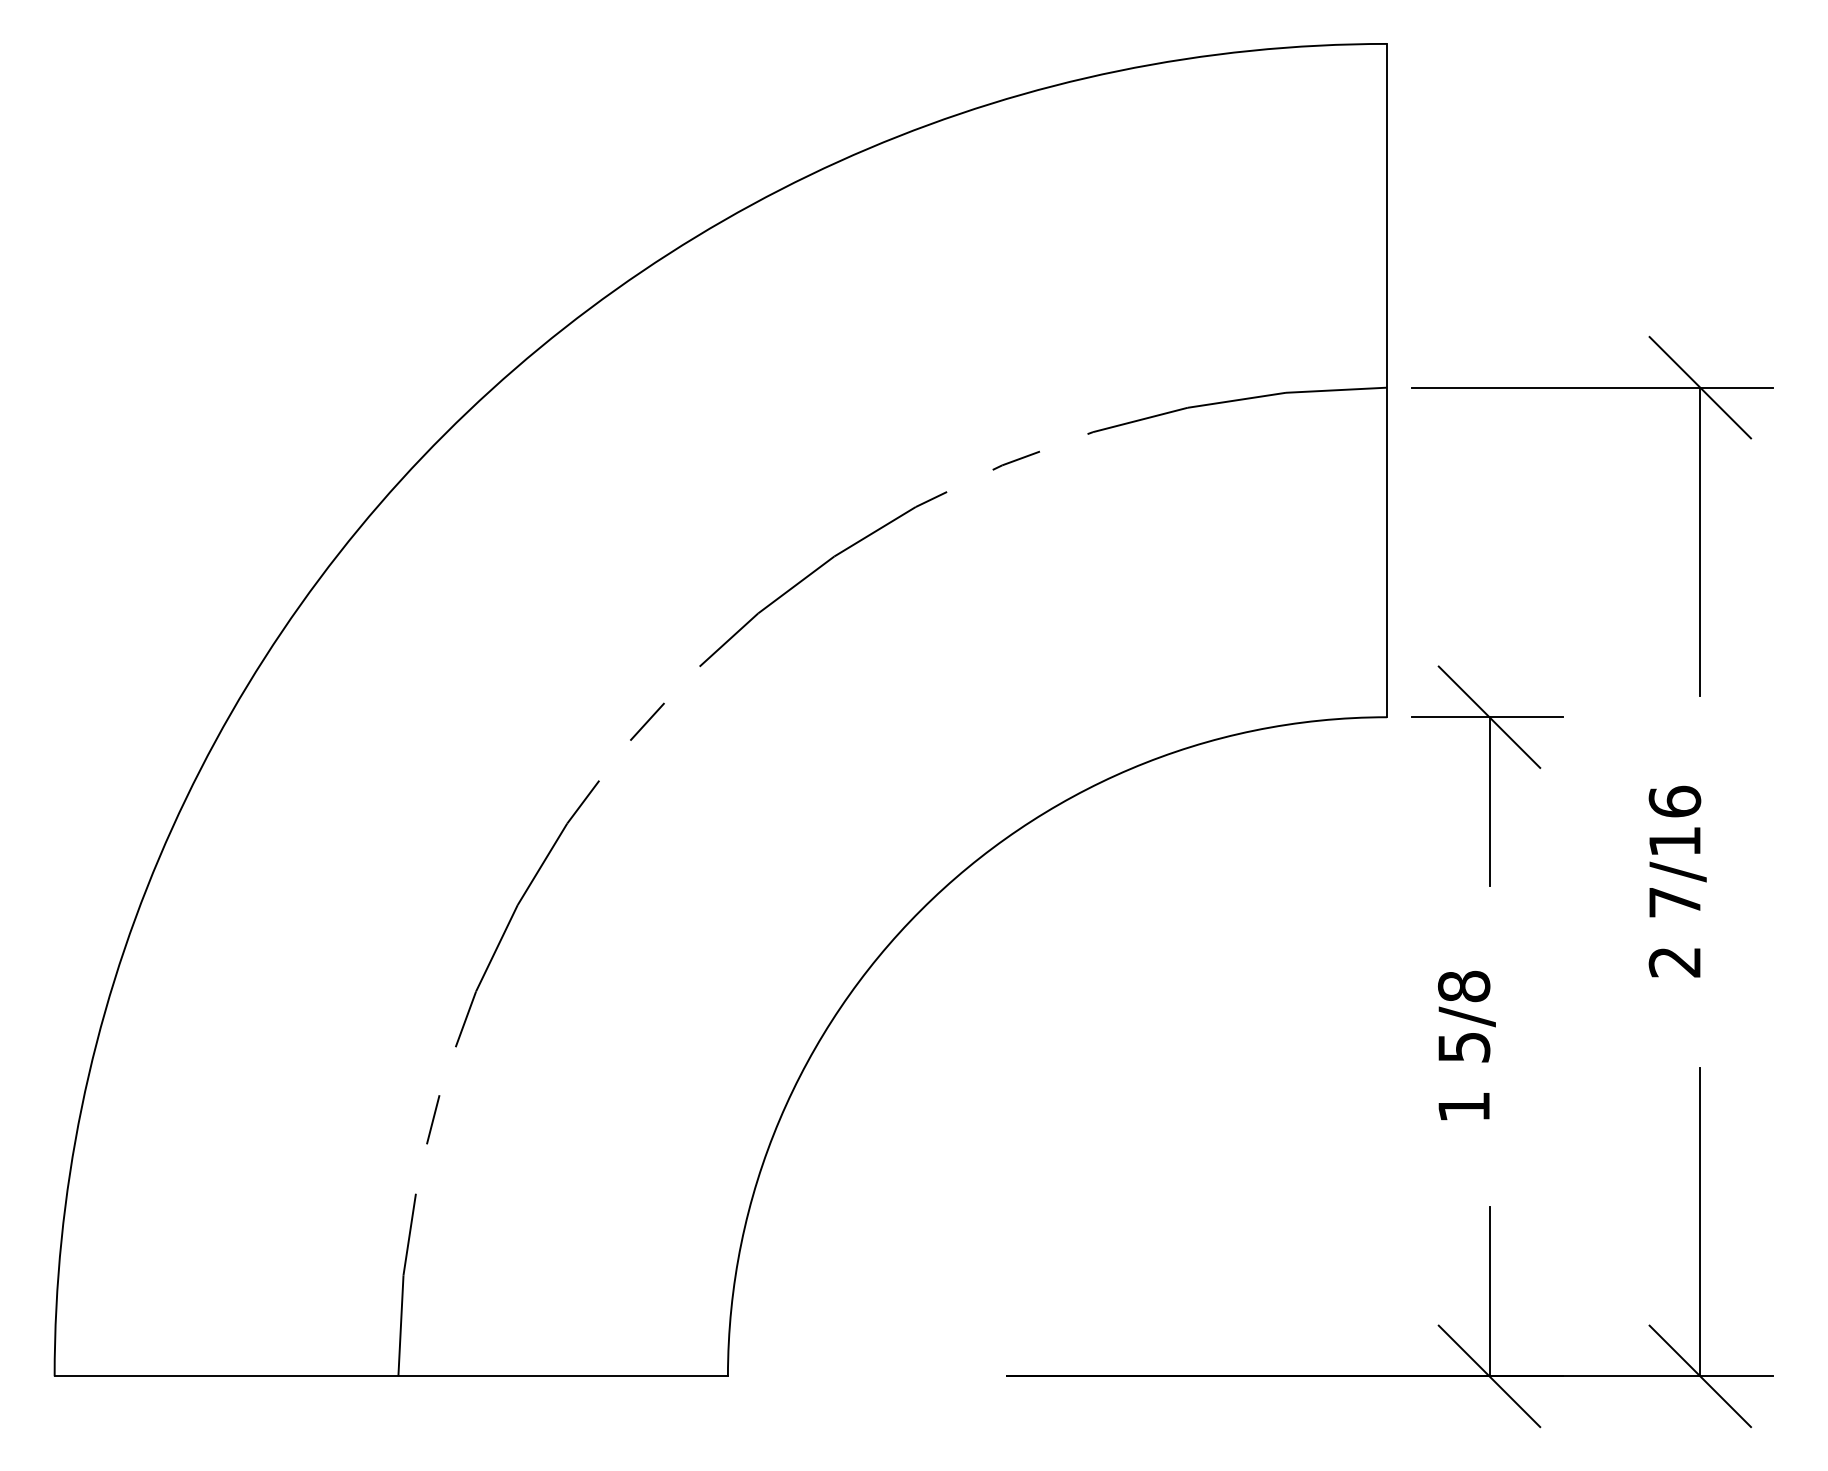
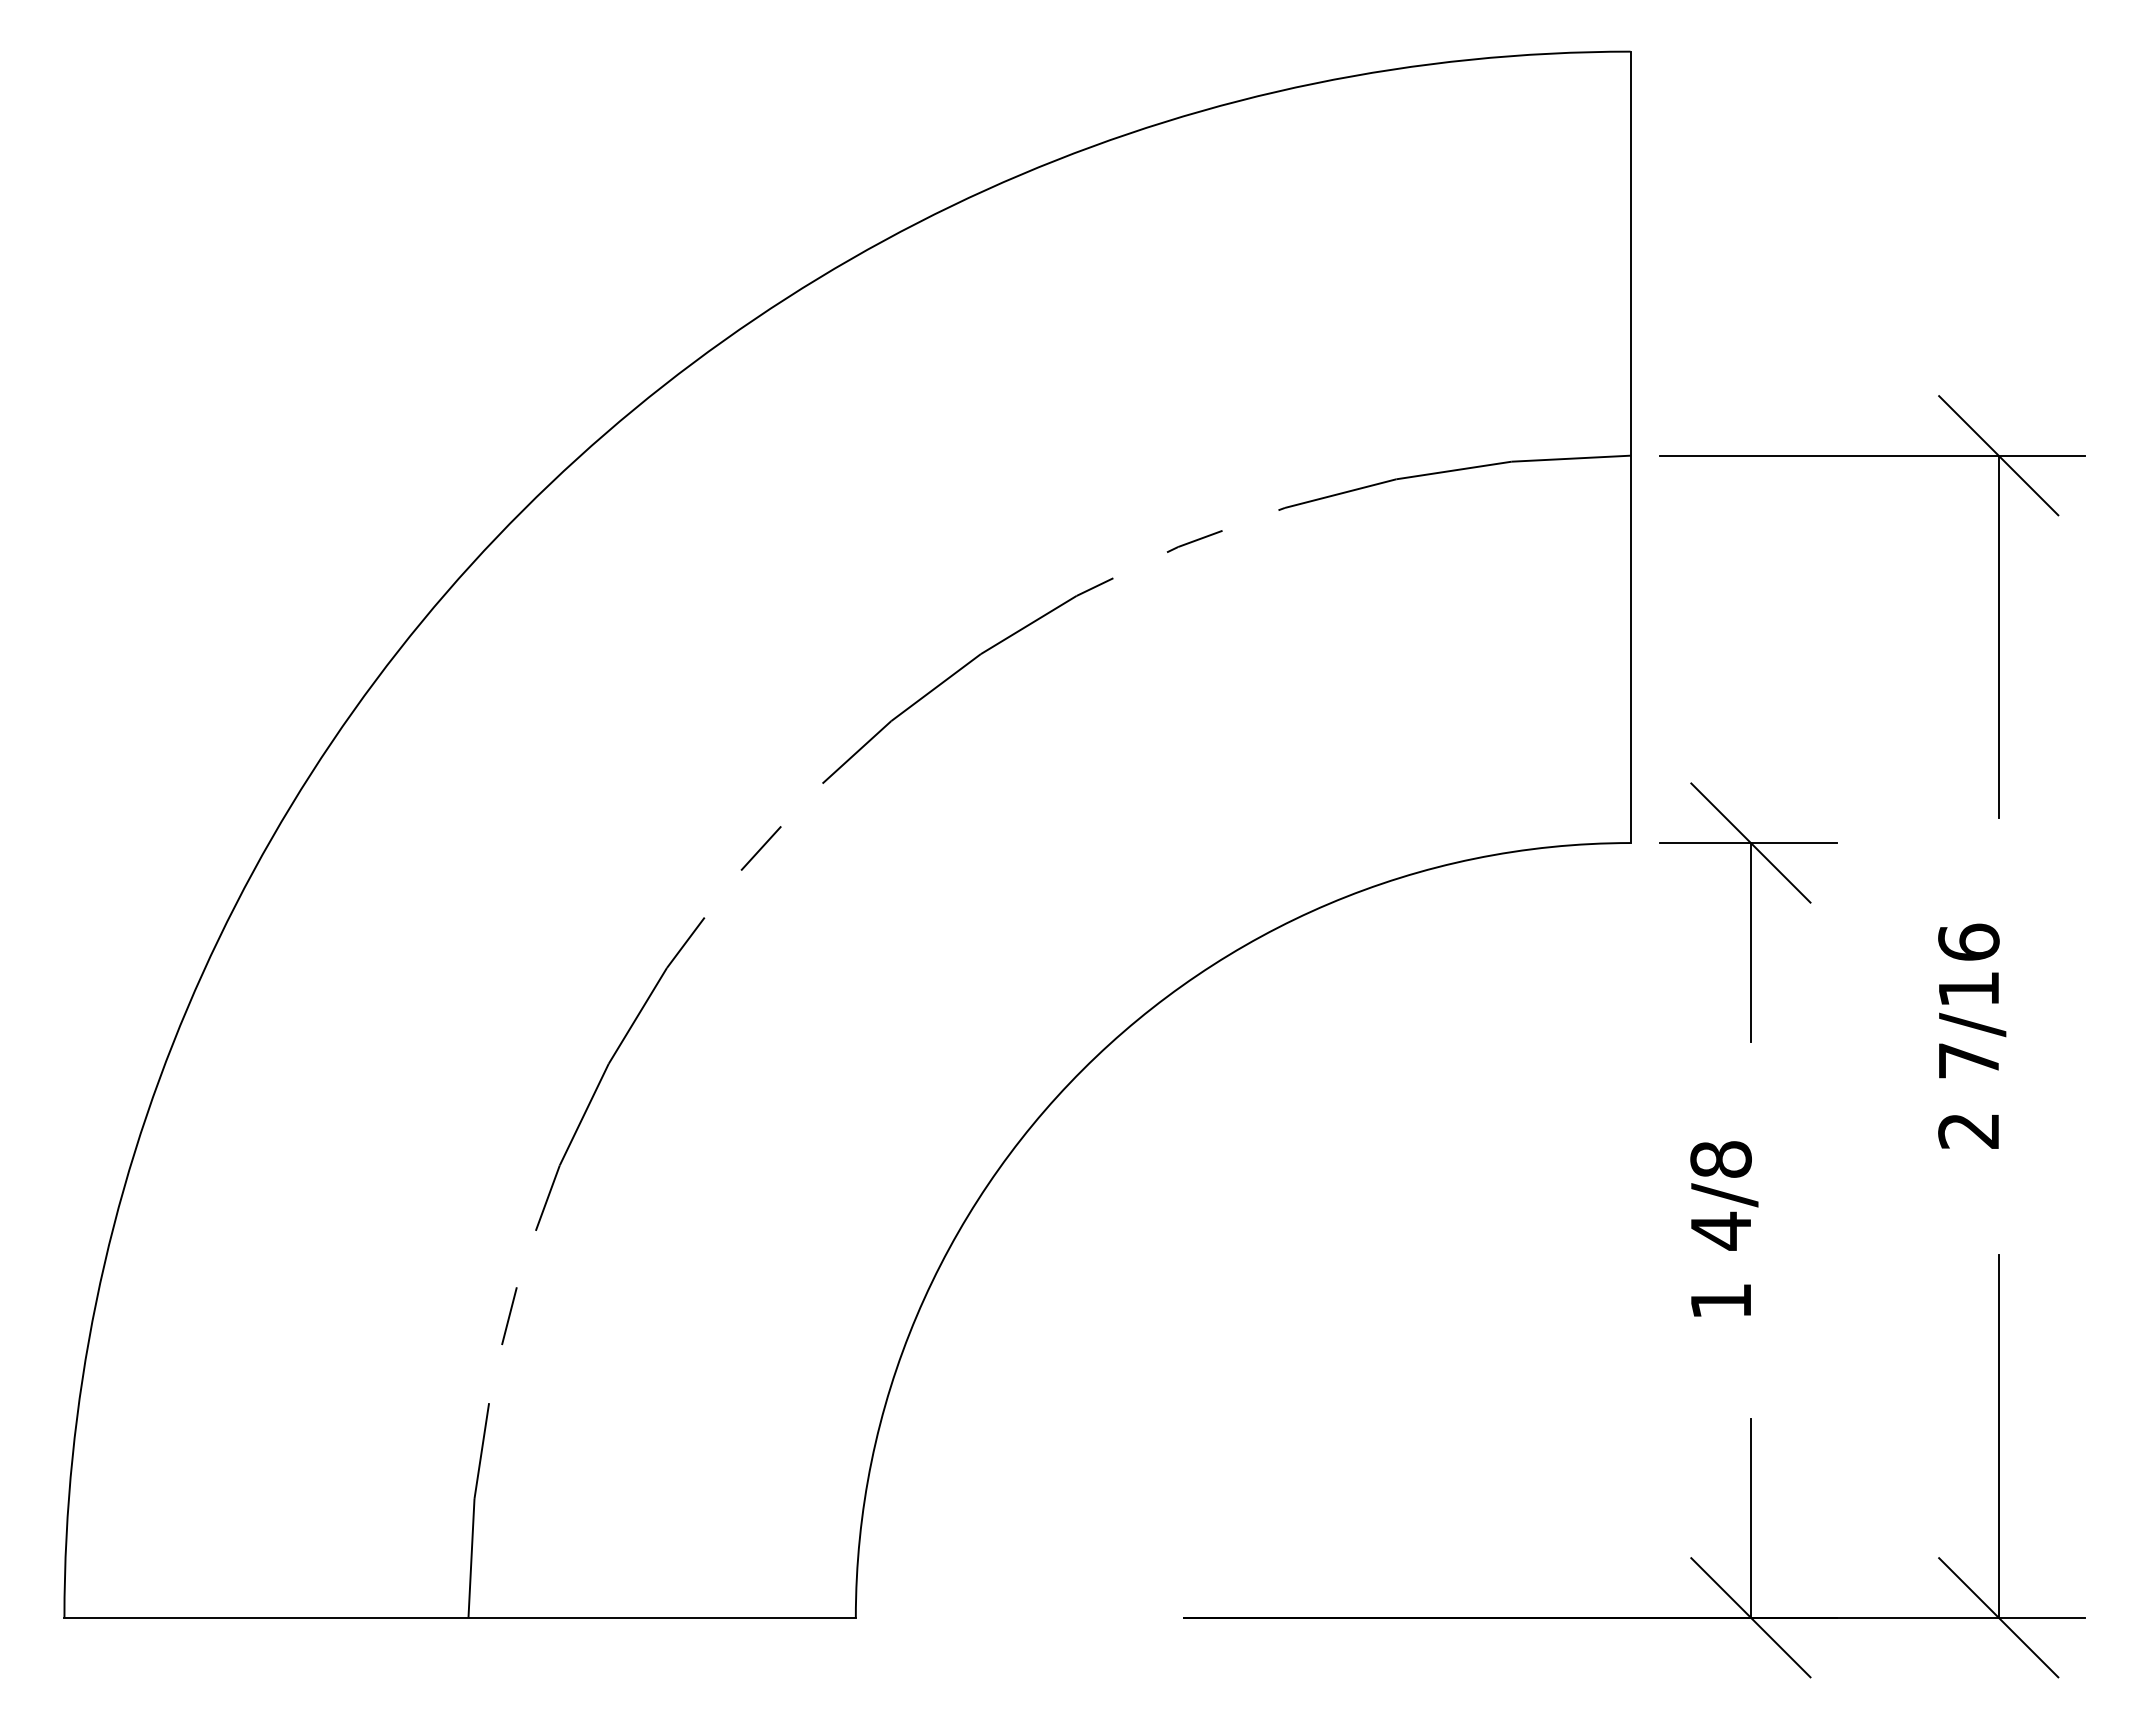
text: (1464, 1046) -> (1721, 1230), 5/8 -> 4/8

